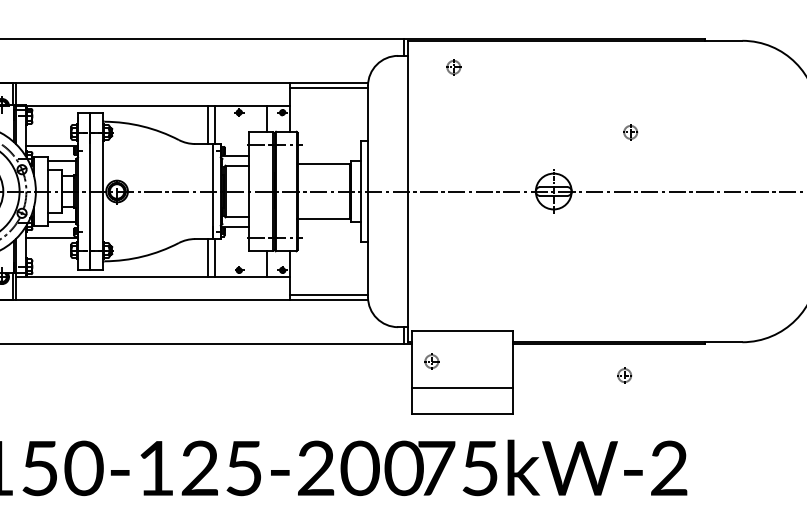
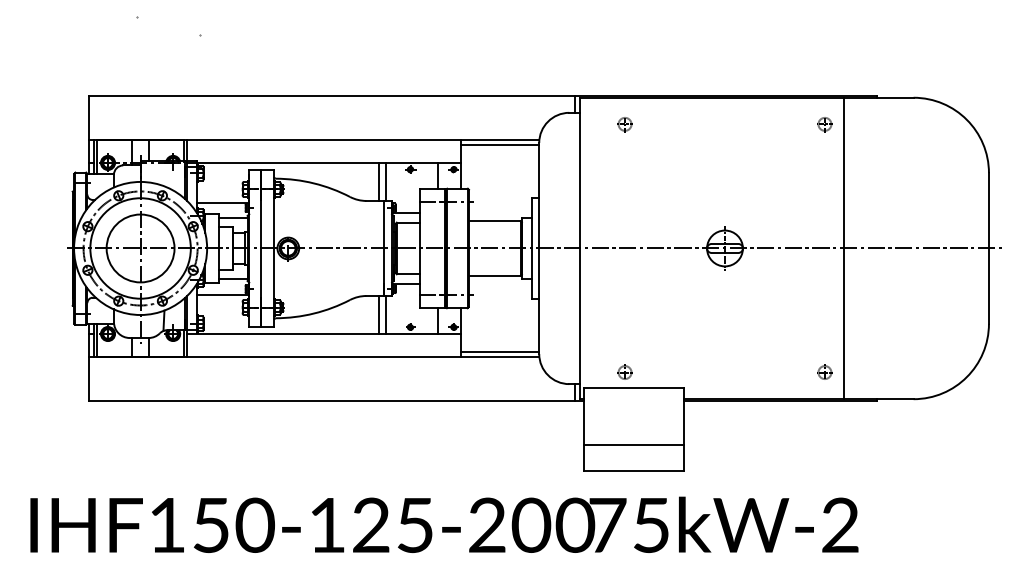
part: (630, 132) -> (824, 124), moved
line: (672, 191) -> (843, 248), added
part: (431, 360) -> (624, 371), moved
part: (624, 374) -> (824, 371), moved

